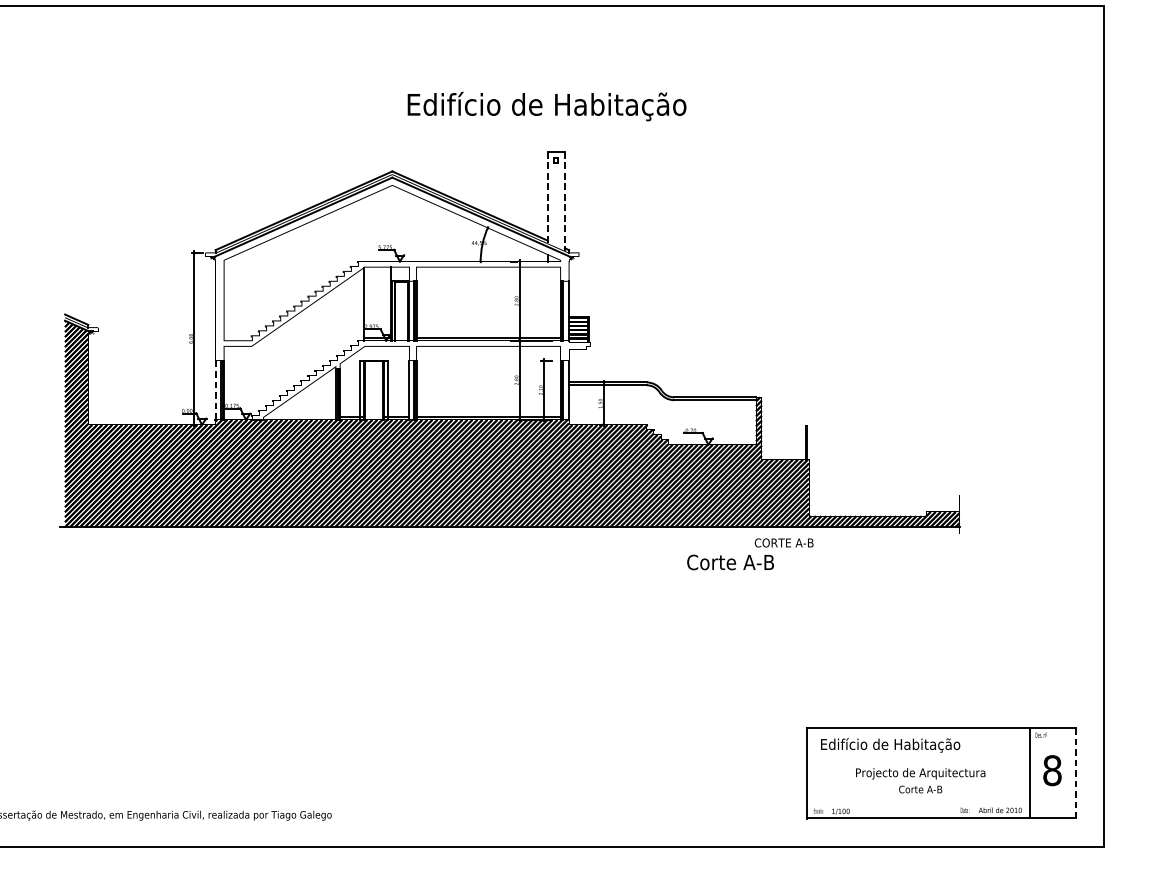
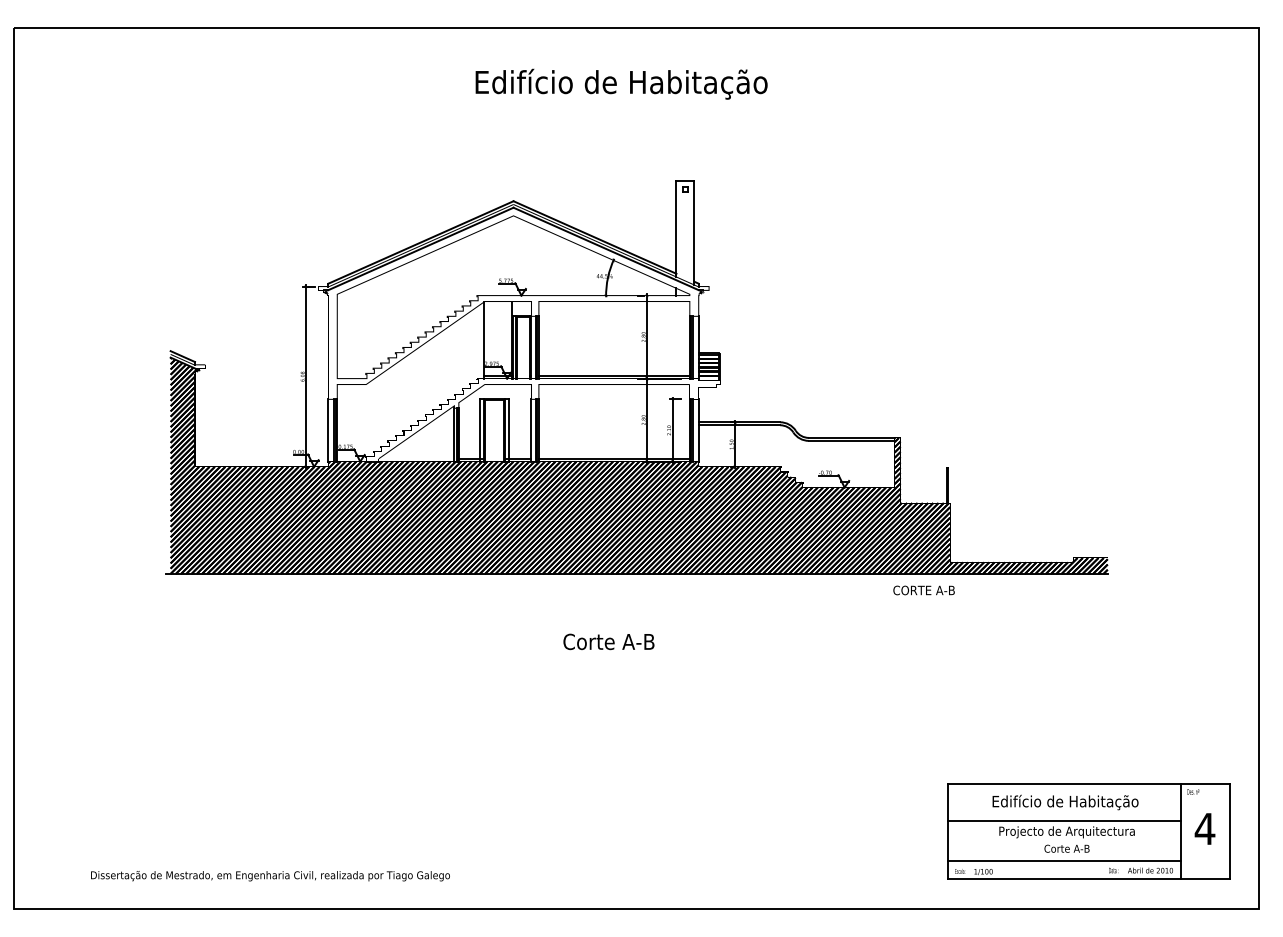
text: (546, 105) -> (621, 83), moved
line: (547, 198) -> (676, 229), dashed -> solid
line: (565, 202) -> (694, 233), dashed -> solid
line: (215, 390) -> (328, 430), dashed -> solid
text: (730, 562) -> (608, 641), moved
text: (890, 745) -> (1065, 802), moved
line: (918, 762) -> (1064, 820), added
text: (1051, 770) -> (1204, 828), 8 -> 4
line: (1075, 773) -> (1229, 832), dashed -> solid
line: (918, 801) -> (1064, 861), added

